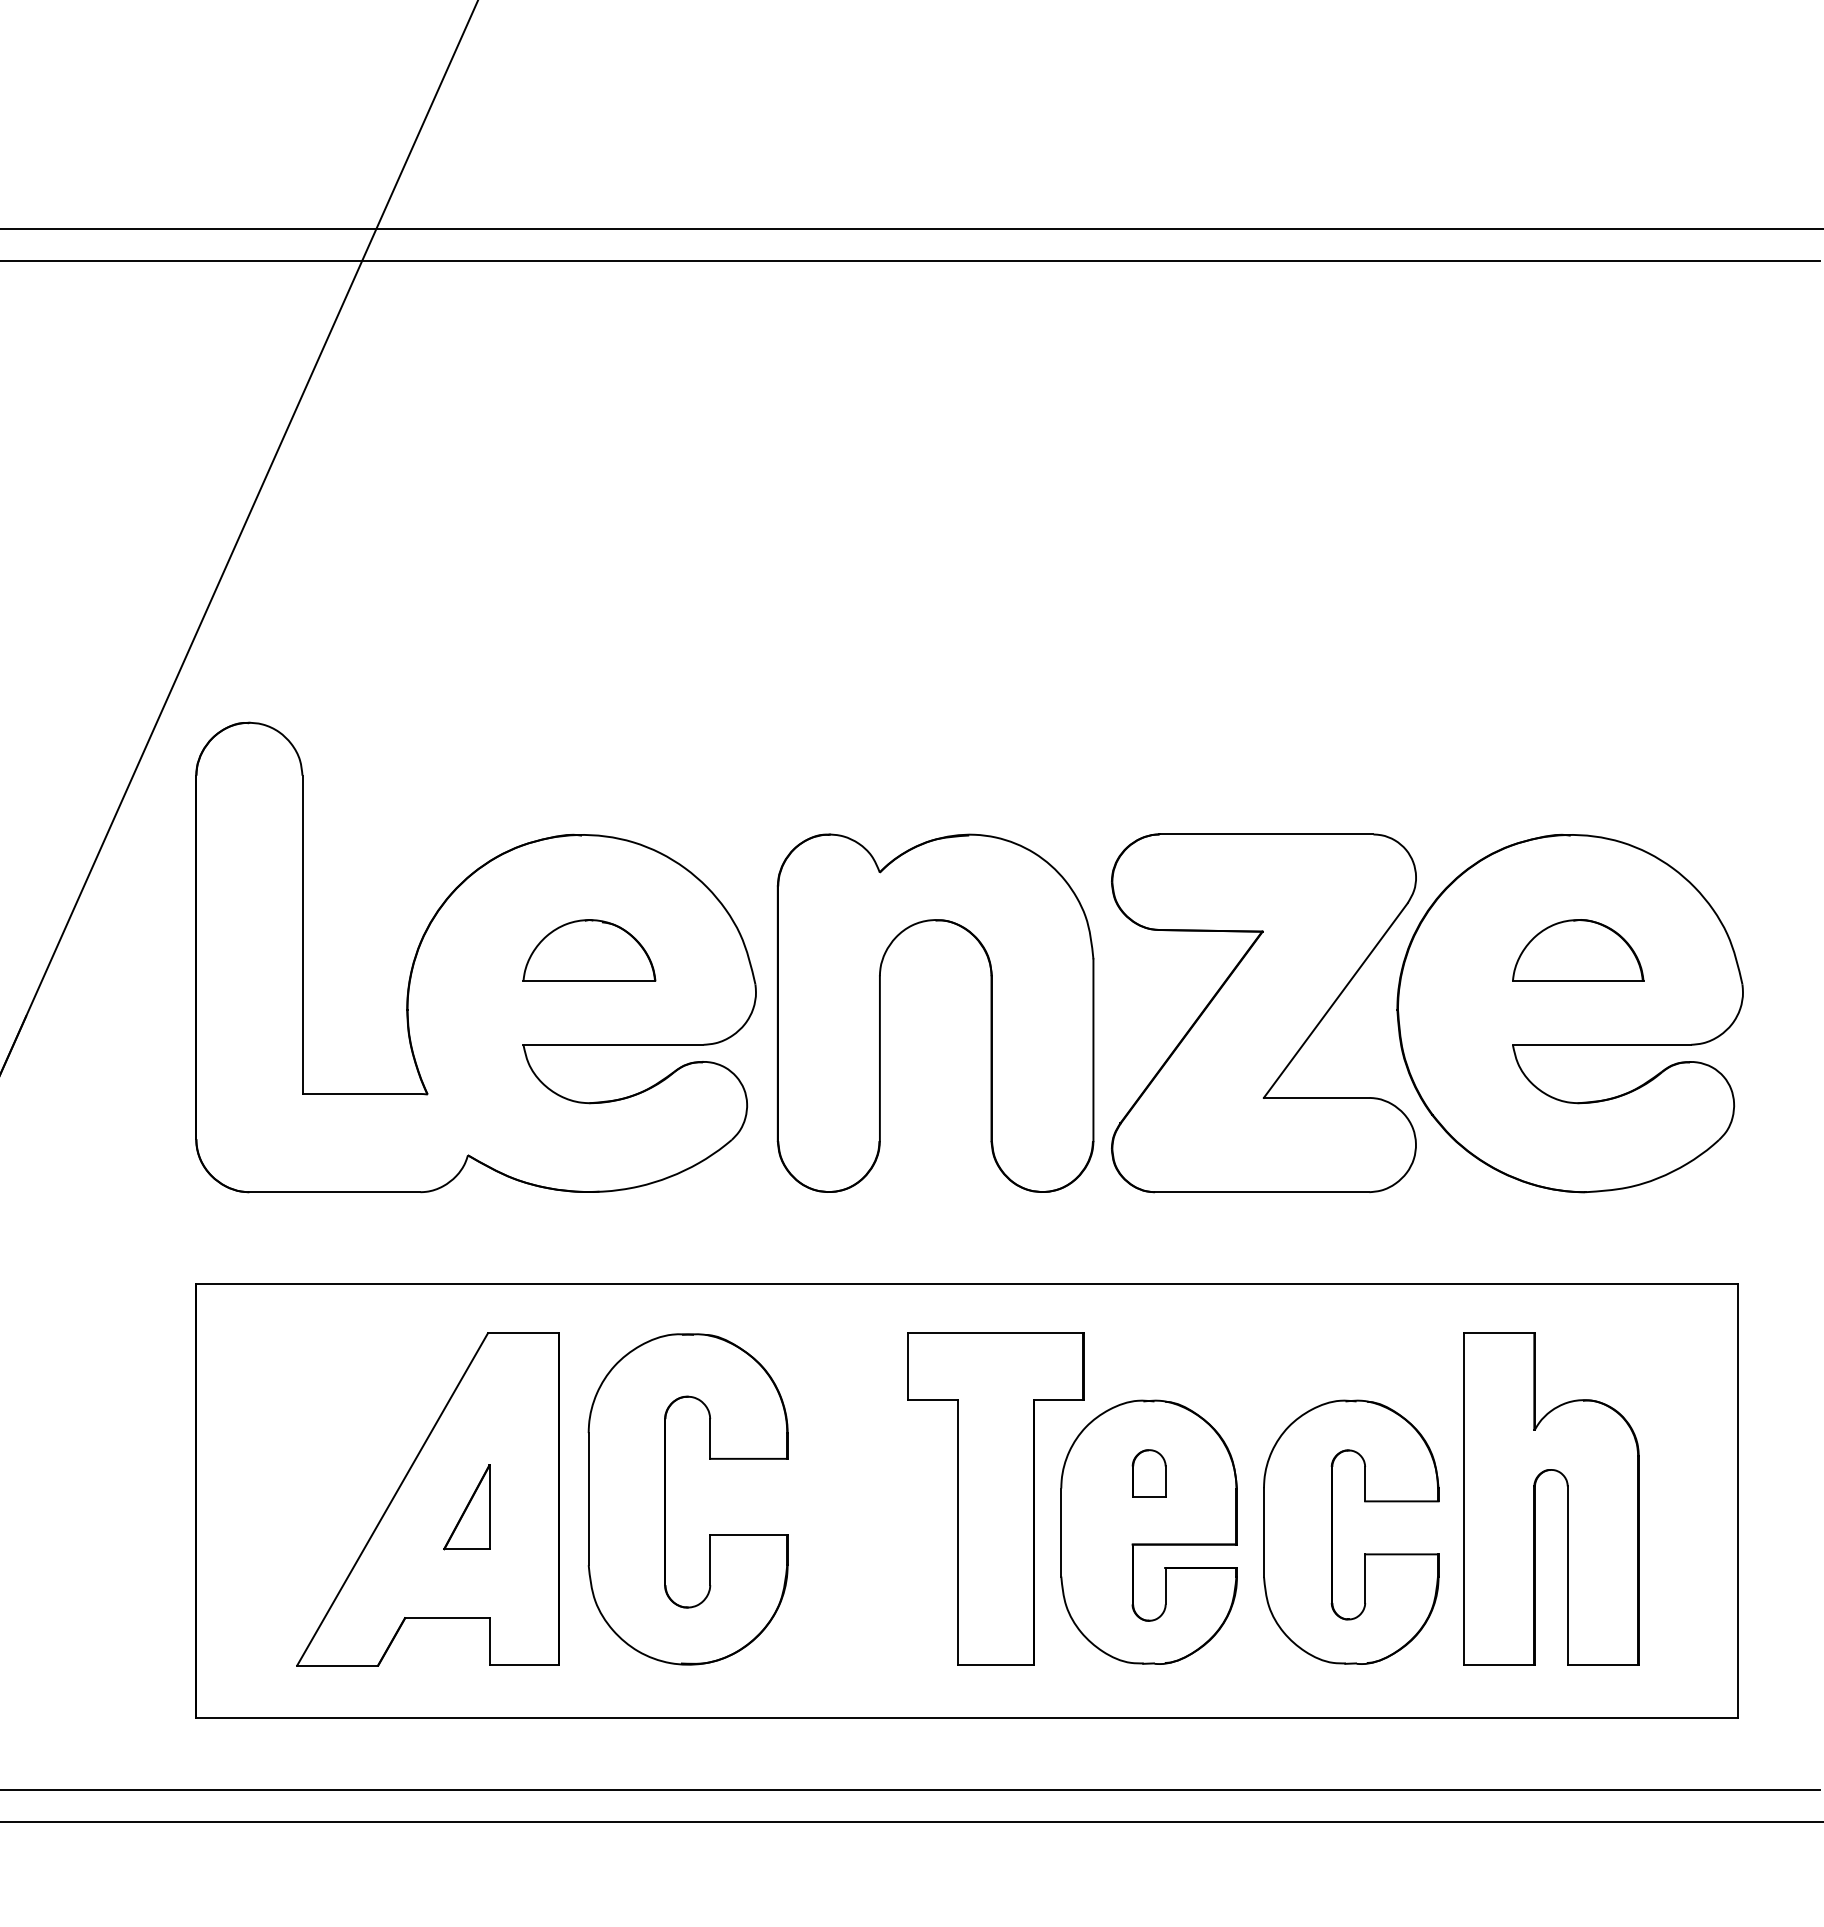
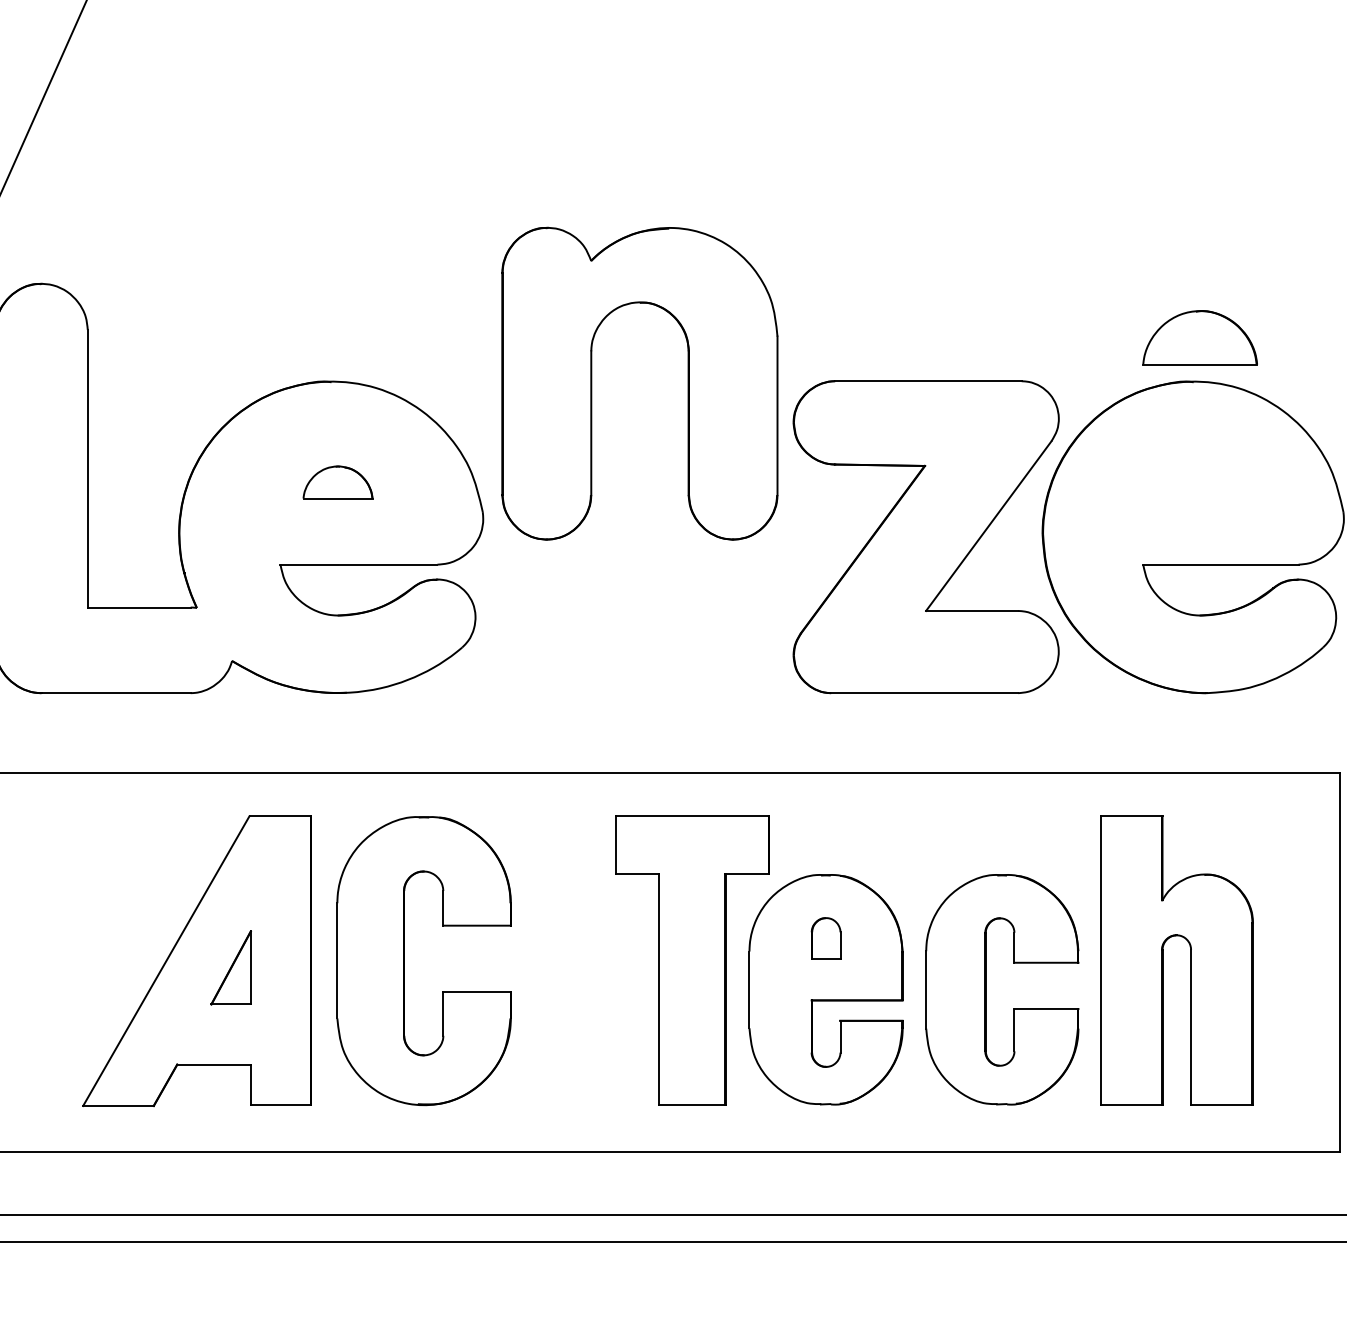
part: (589, 950) -> (338, 482), size x0.6
part: (1578, 950) -> (1200, 337), moved
part: (880, 1012) -> (591, 382), moved

